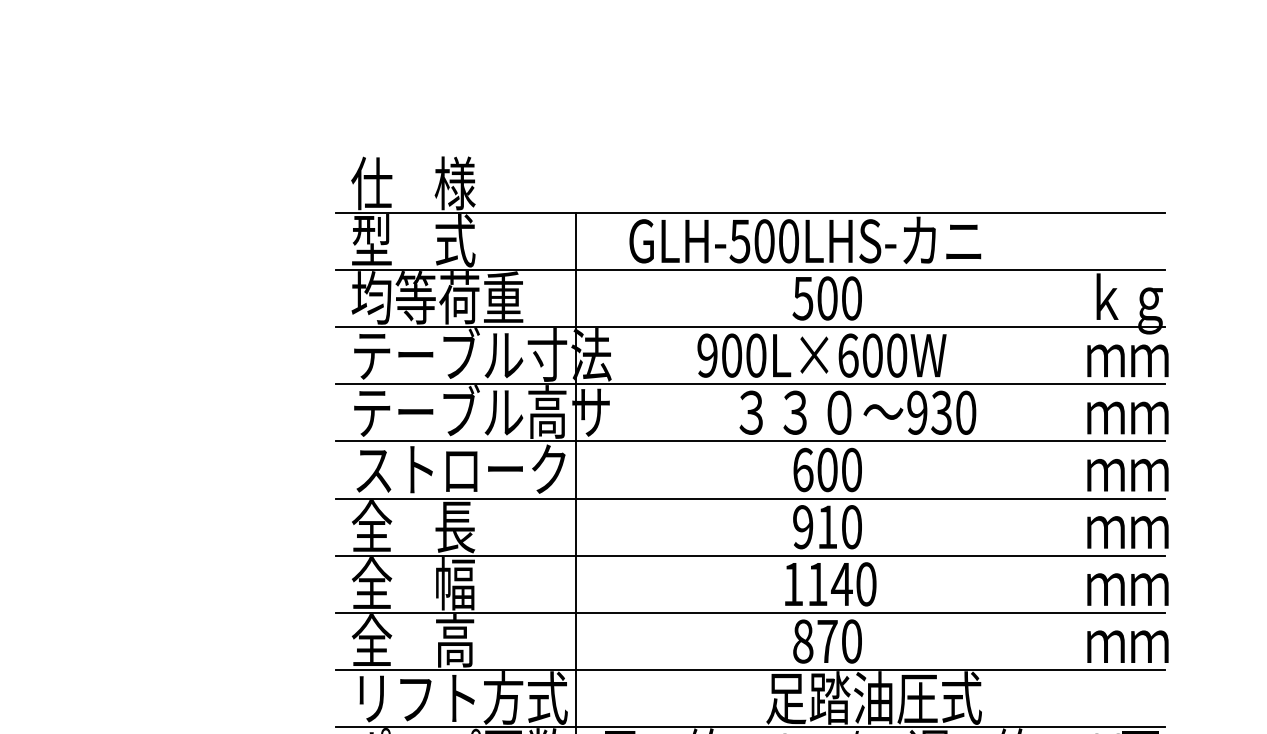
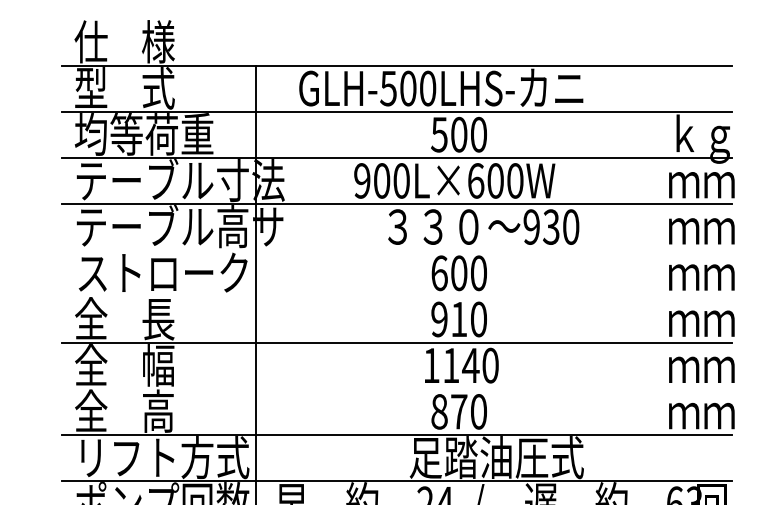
line: (749, 441) -> (396, 250), removed
line: (749, 498) -> (396, 296), removed
line: (749, 612) -> (396, 388), removed

